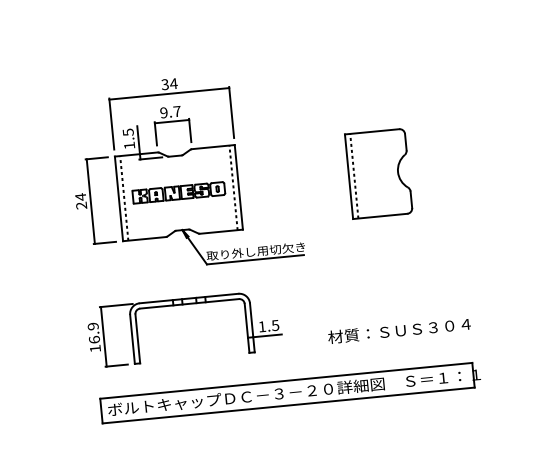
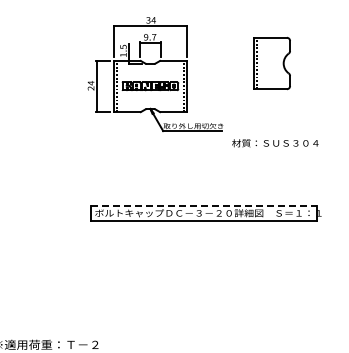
part: (377, 173) -> (271, 63), moved
part: (181, 305) -> (145, 154), removed
text: (399, 331) -> (275, 143), moved
line: (286, 380) -> (204, 205), solid -> dashed

